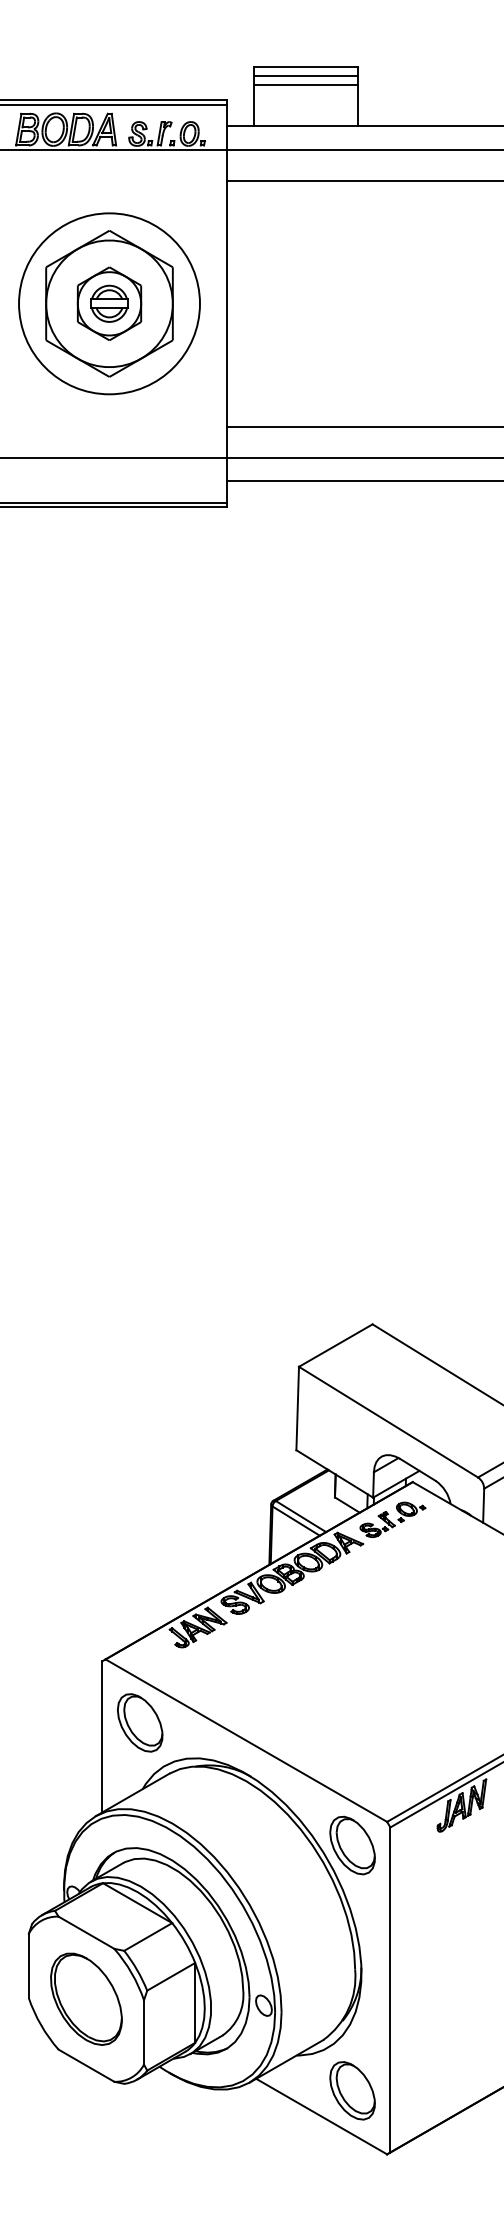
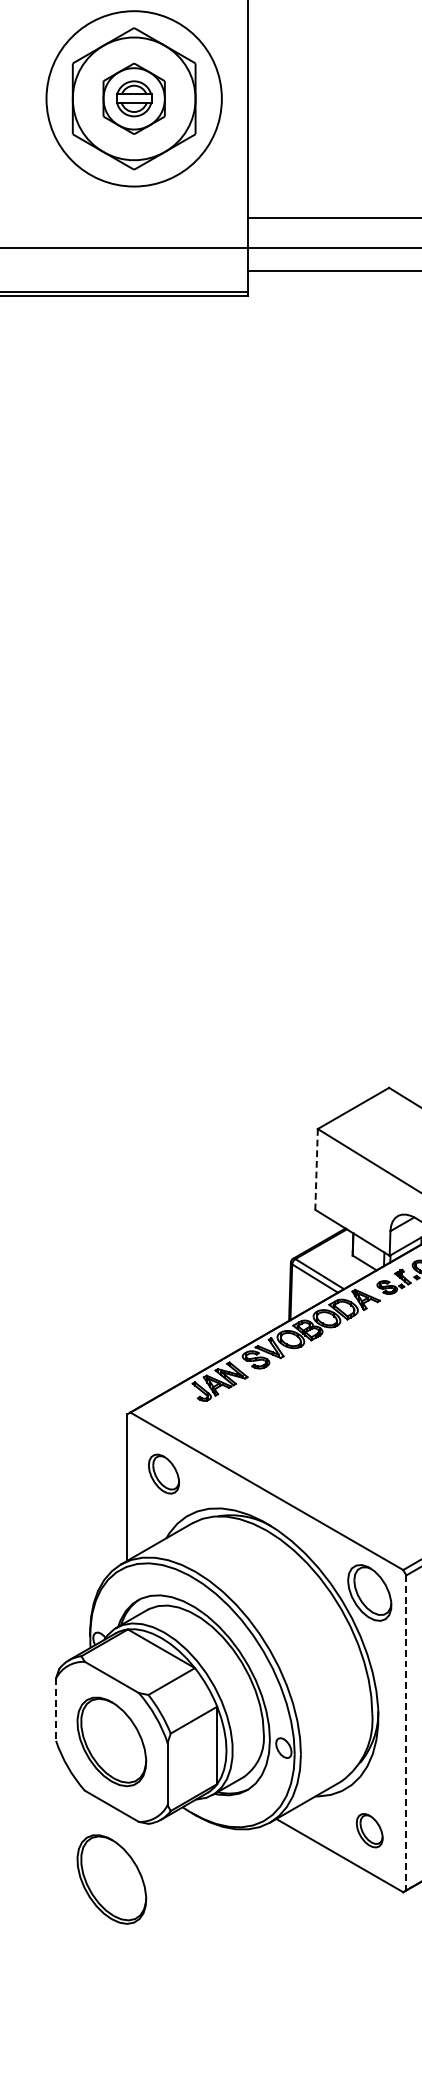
line: (297, 1408) -> (316, 1169), solid -> dashed
part: (140, 1722) -> (164, 1473), size x0.7
line: (28, 1966) -> (55, 1710), solid -> dashed
line: (390, 1989) -> (406, 1732), solid -> dashed
part: (352, 2090) -> (369, 1830), size x0.6
part: (86, 2140) -> (111, 1878), added

